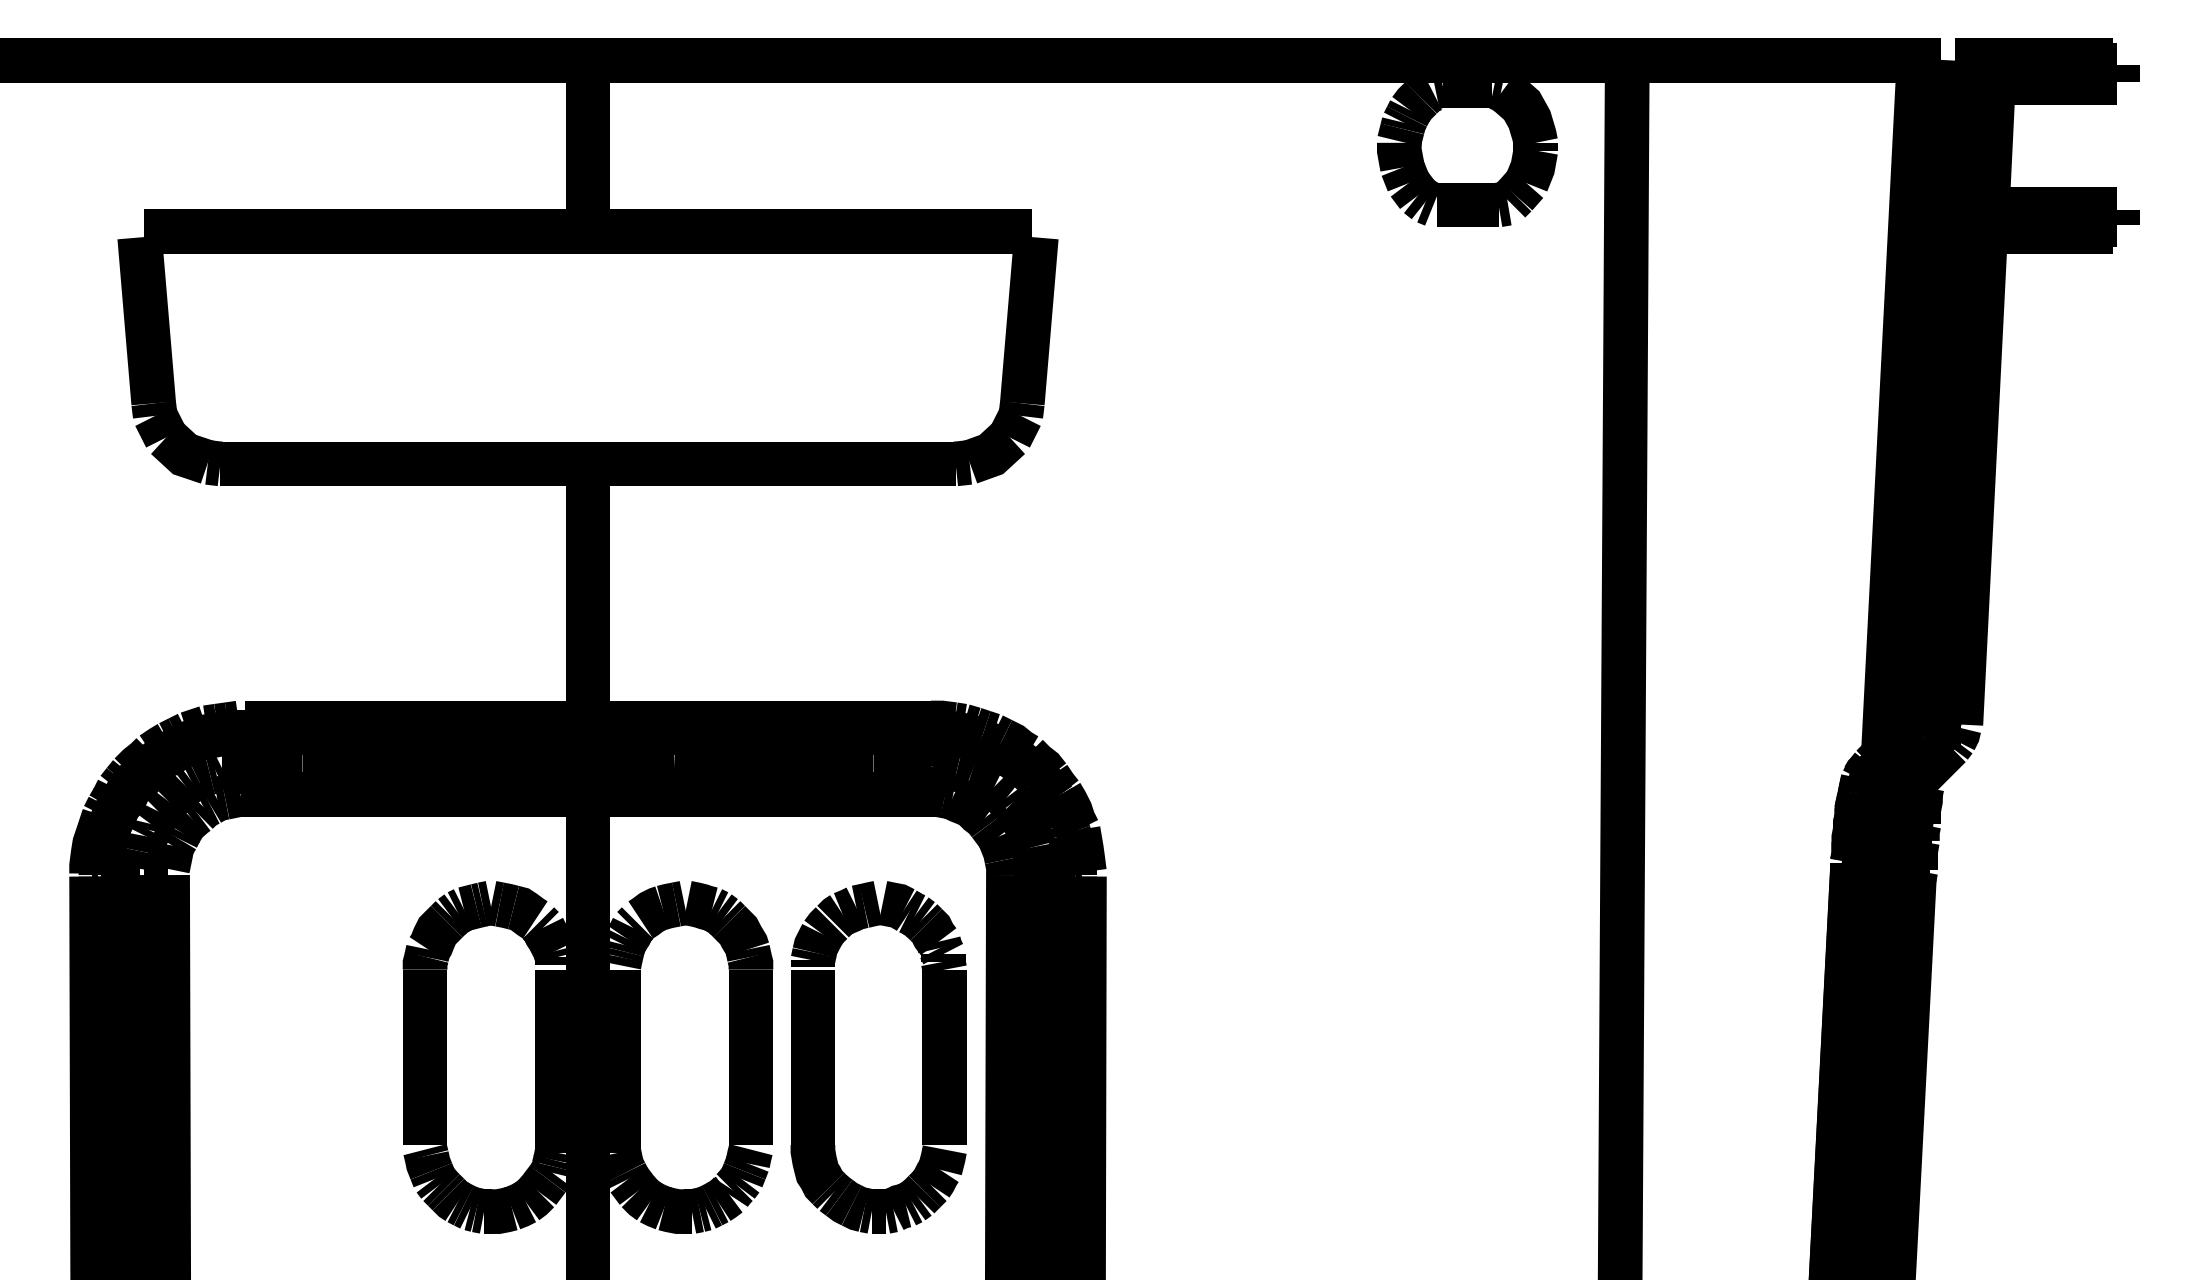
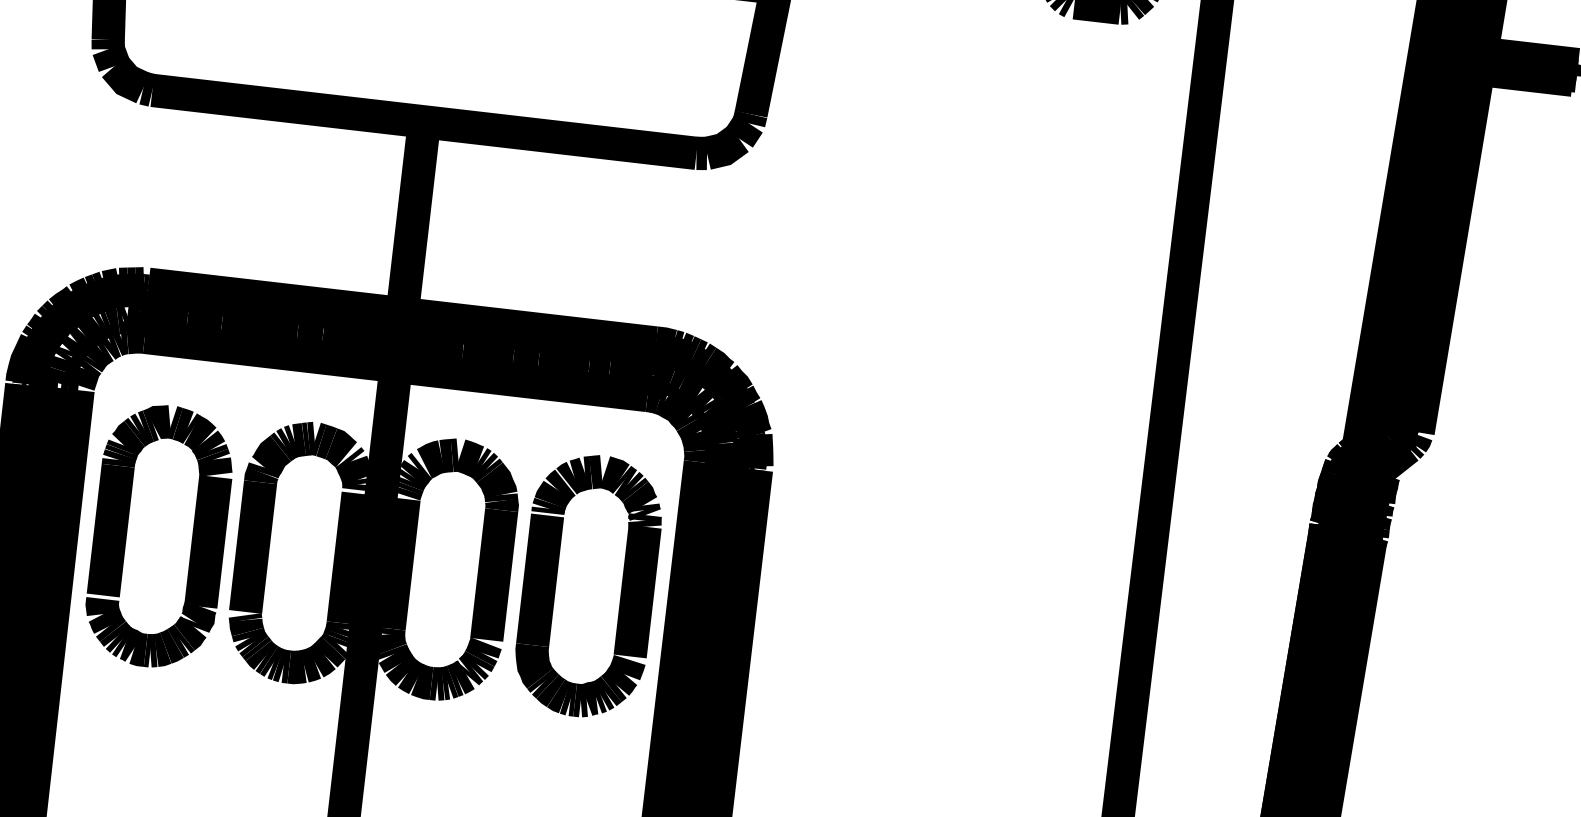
part: (254, 1057) -> (126, 532), added

